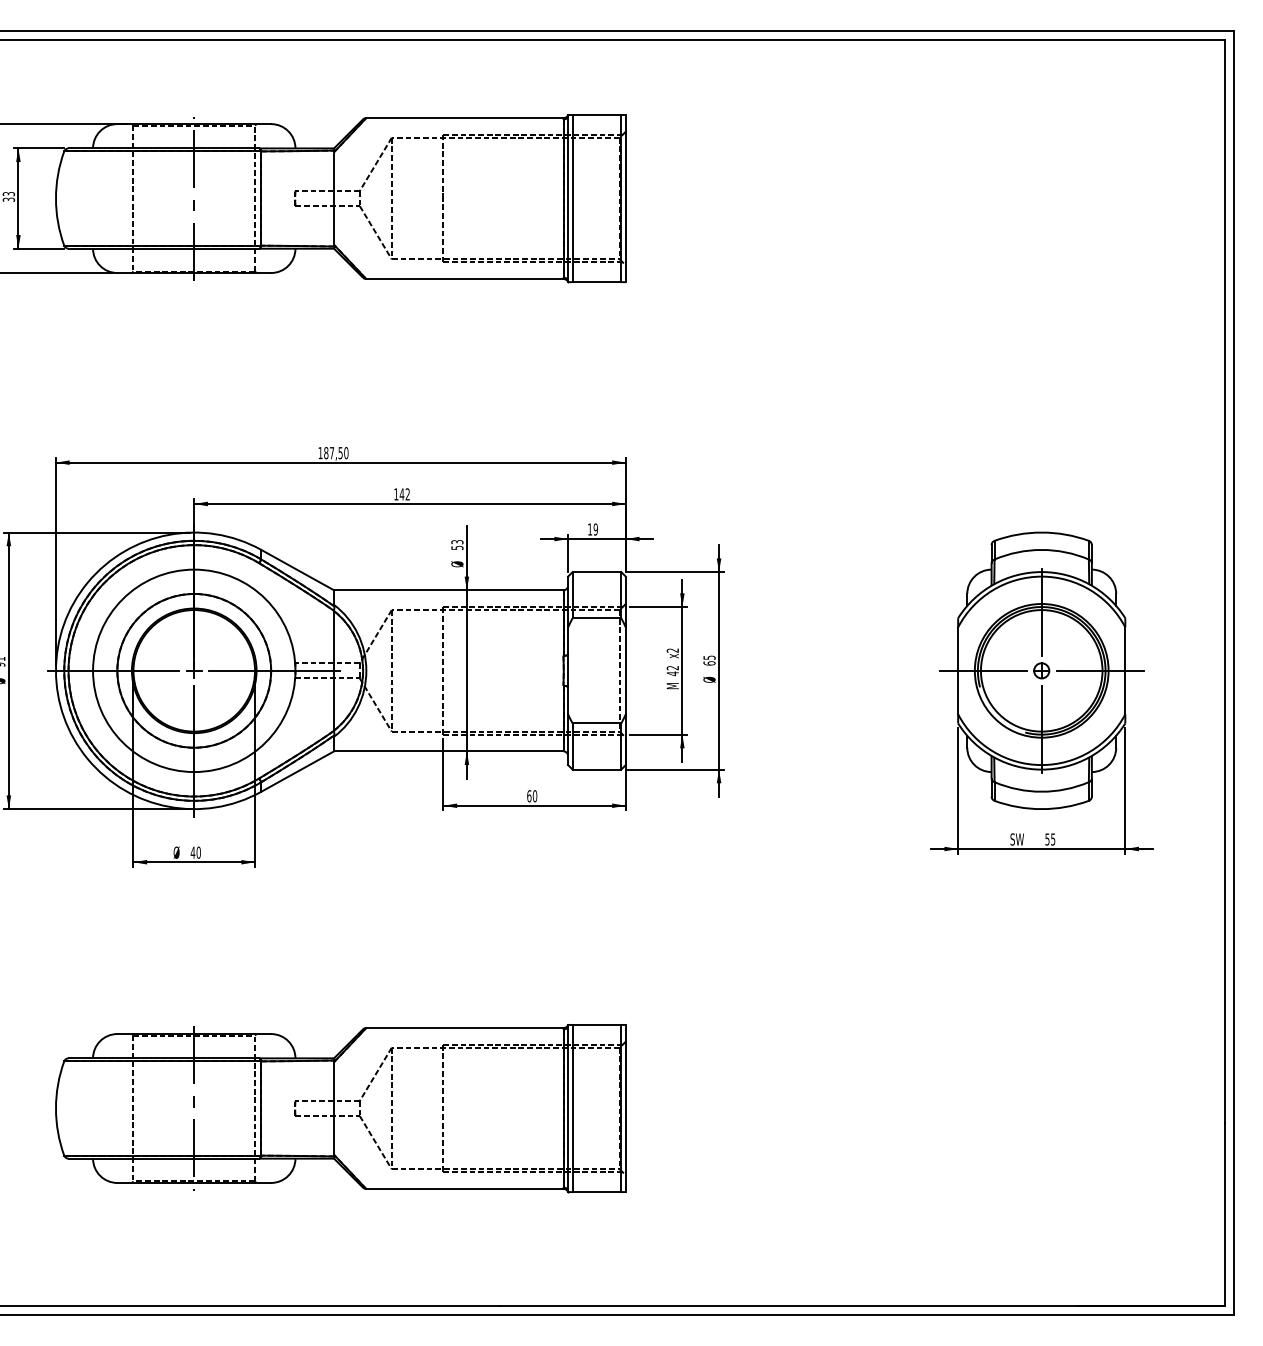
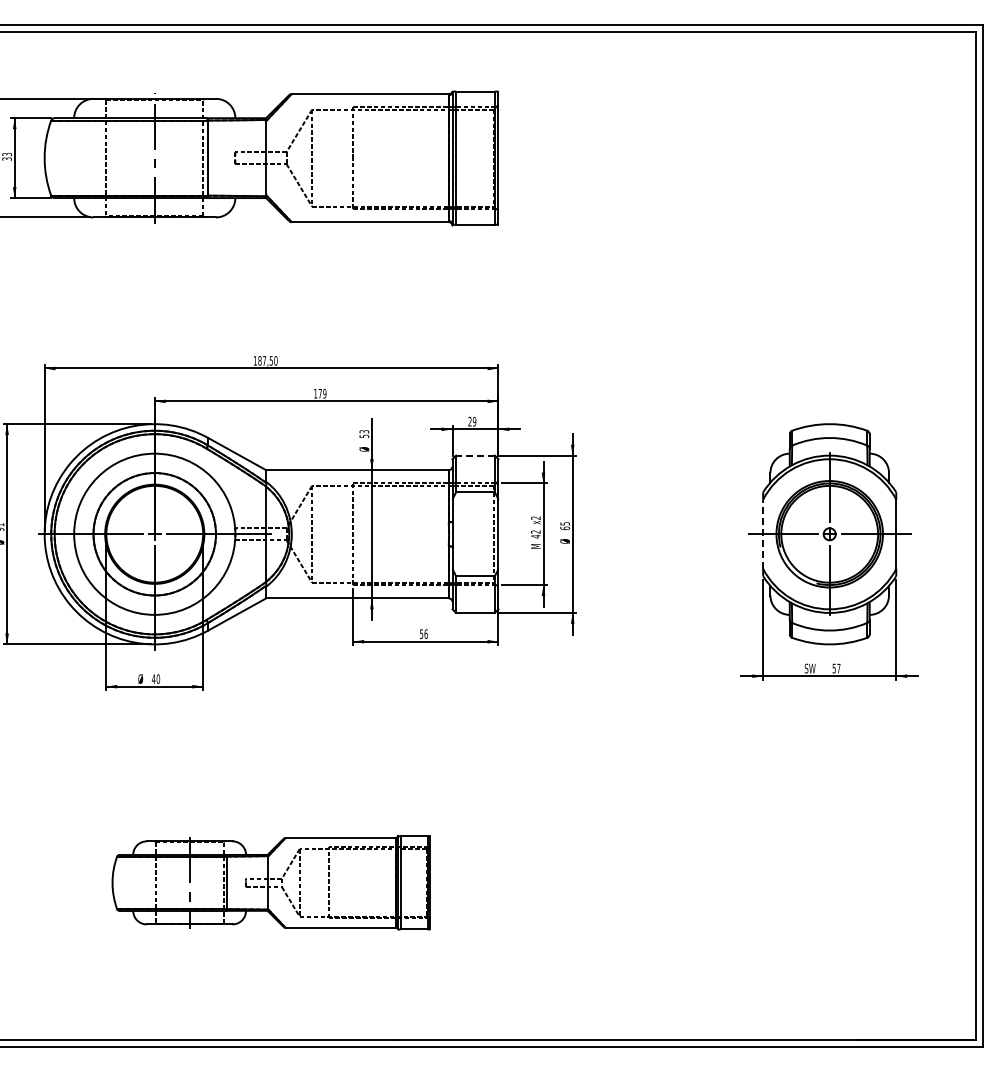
text: (404, 494) -> (322, 393), 142 -> 179
text: (589, 529) -> (469, 421), 19 -> 29
line: (595, 571) -> (474, 455), solid -> dashed
line: (958, 671) -> (763, 534), solid -> dashed
text: (531, 795) -> (423, 633), 60 -> 56
text: (1052, 839) -> (838, 668), 55 -> 57
part: (339, 1108) -> (270, 882), size x0.7

